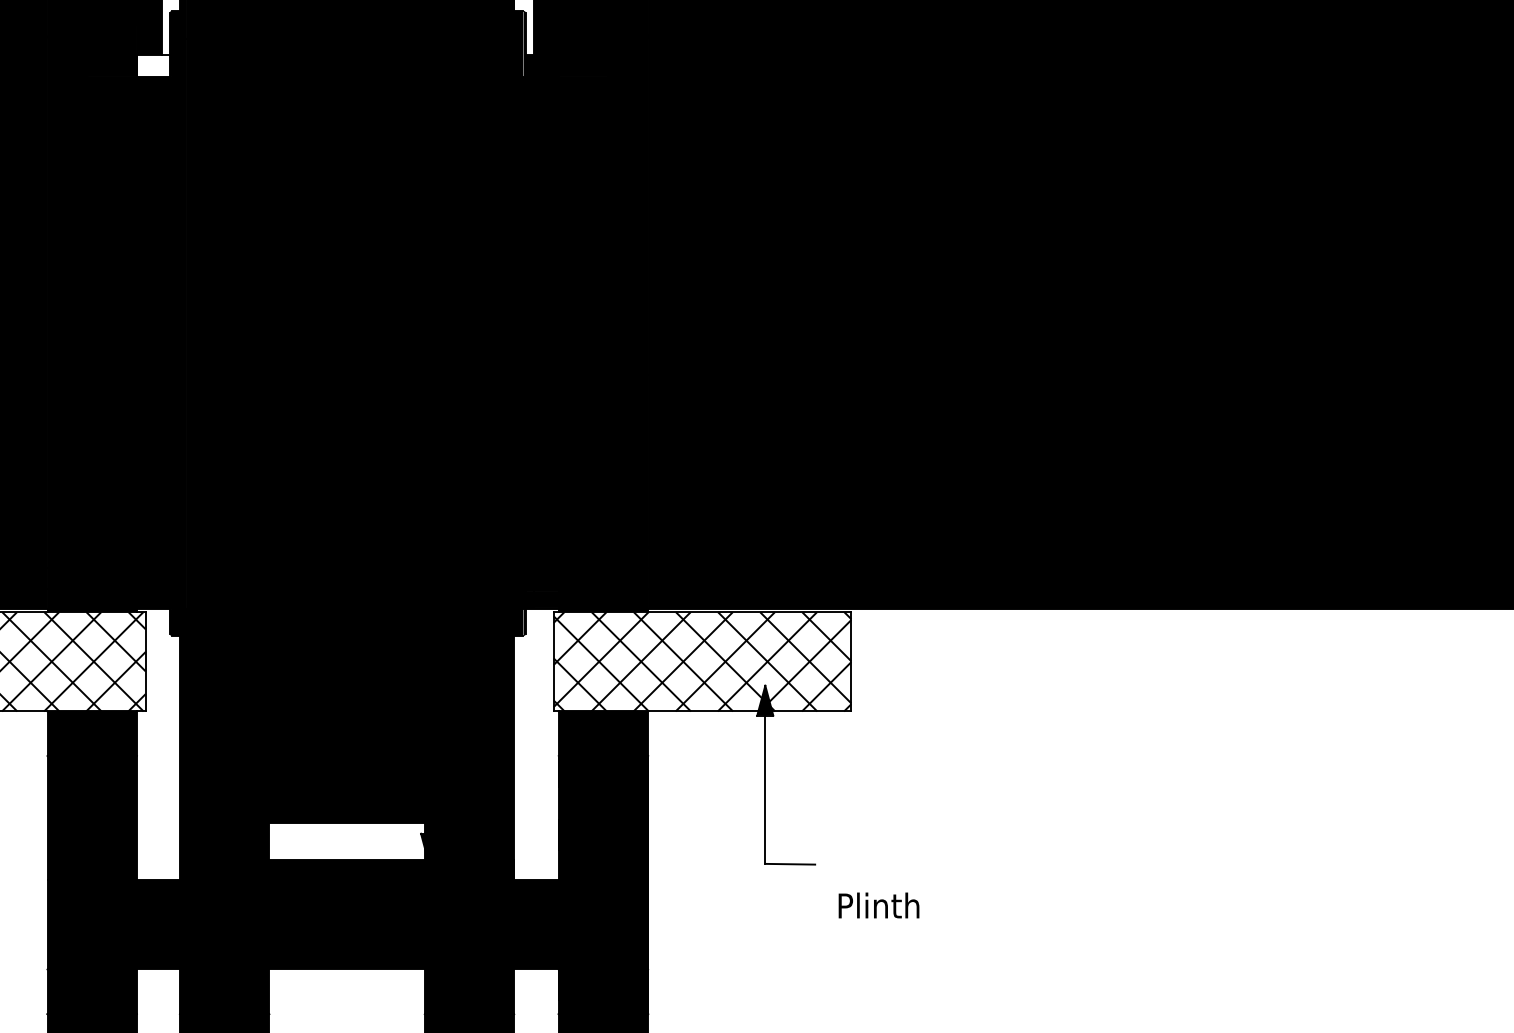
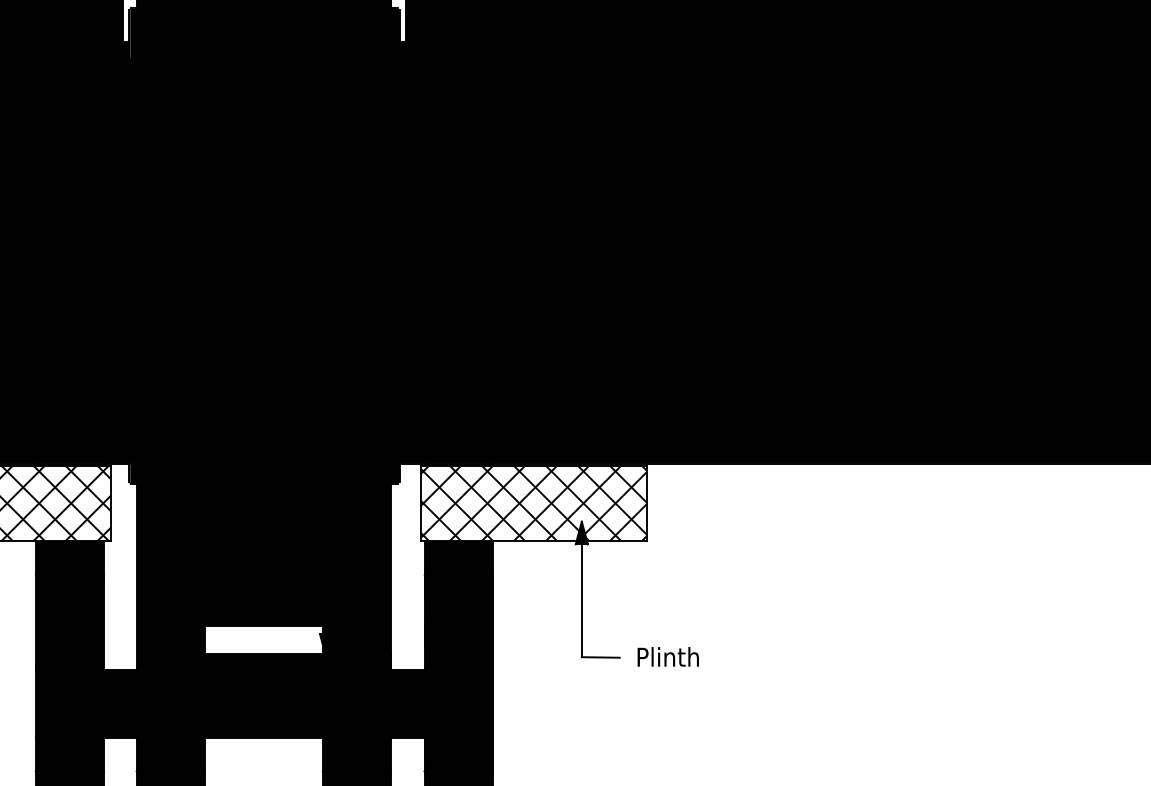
fill: (152, 65) -> (115, 50), added
text: (878, 905) -> (667, 656), moved

